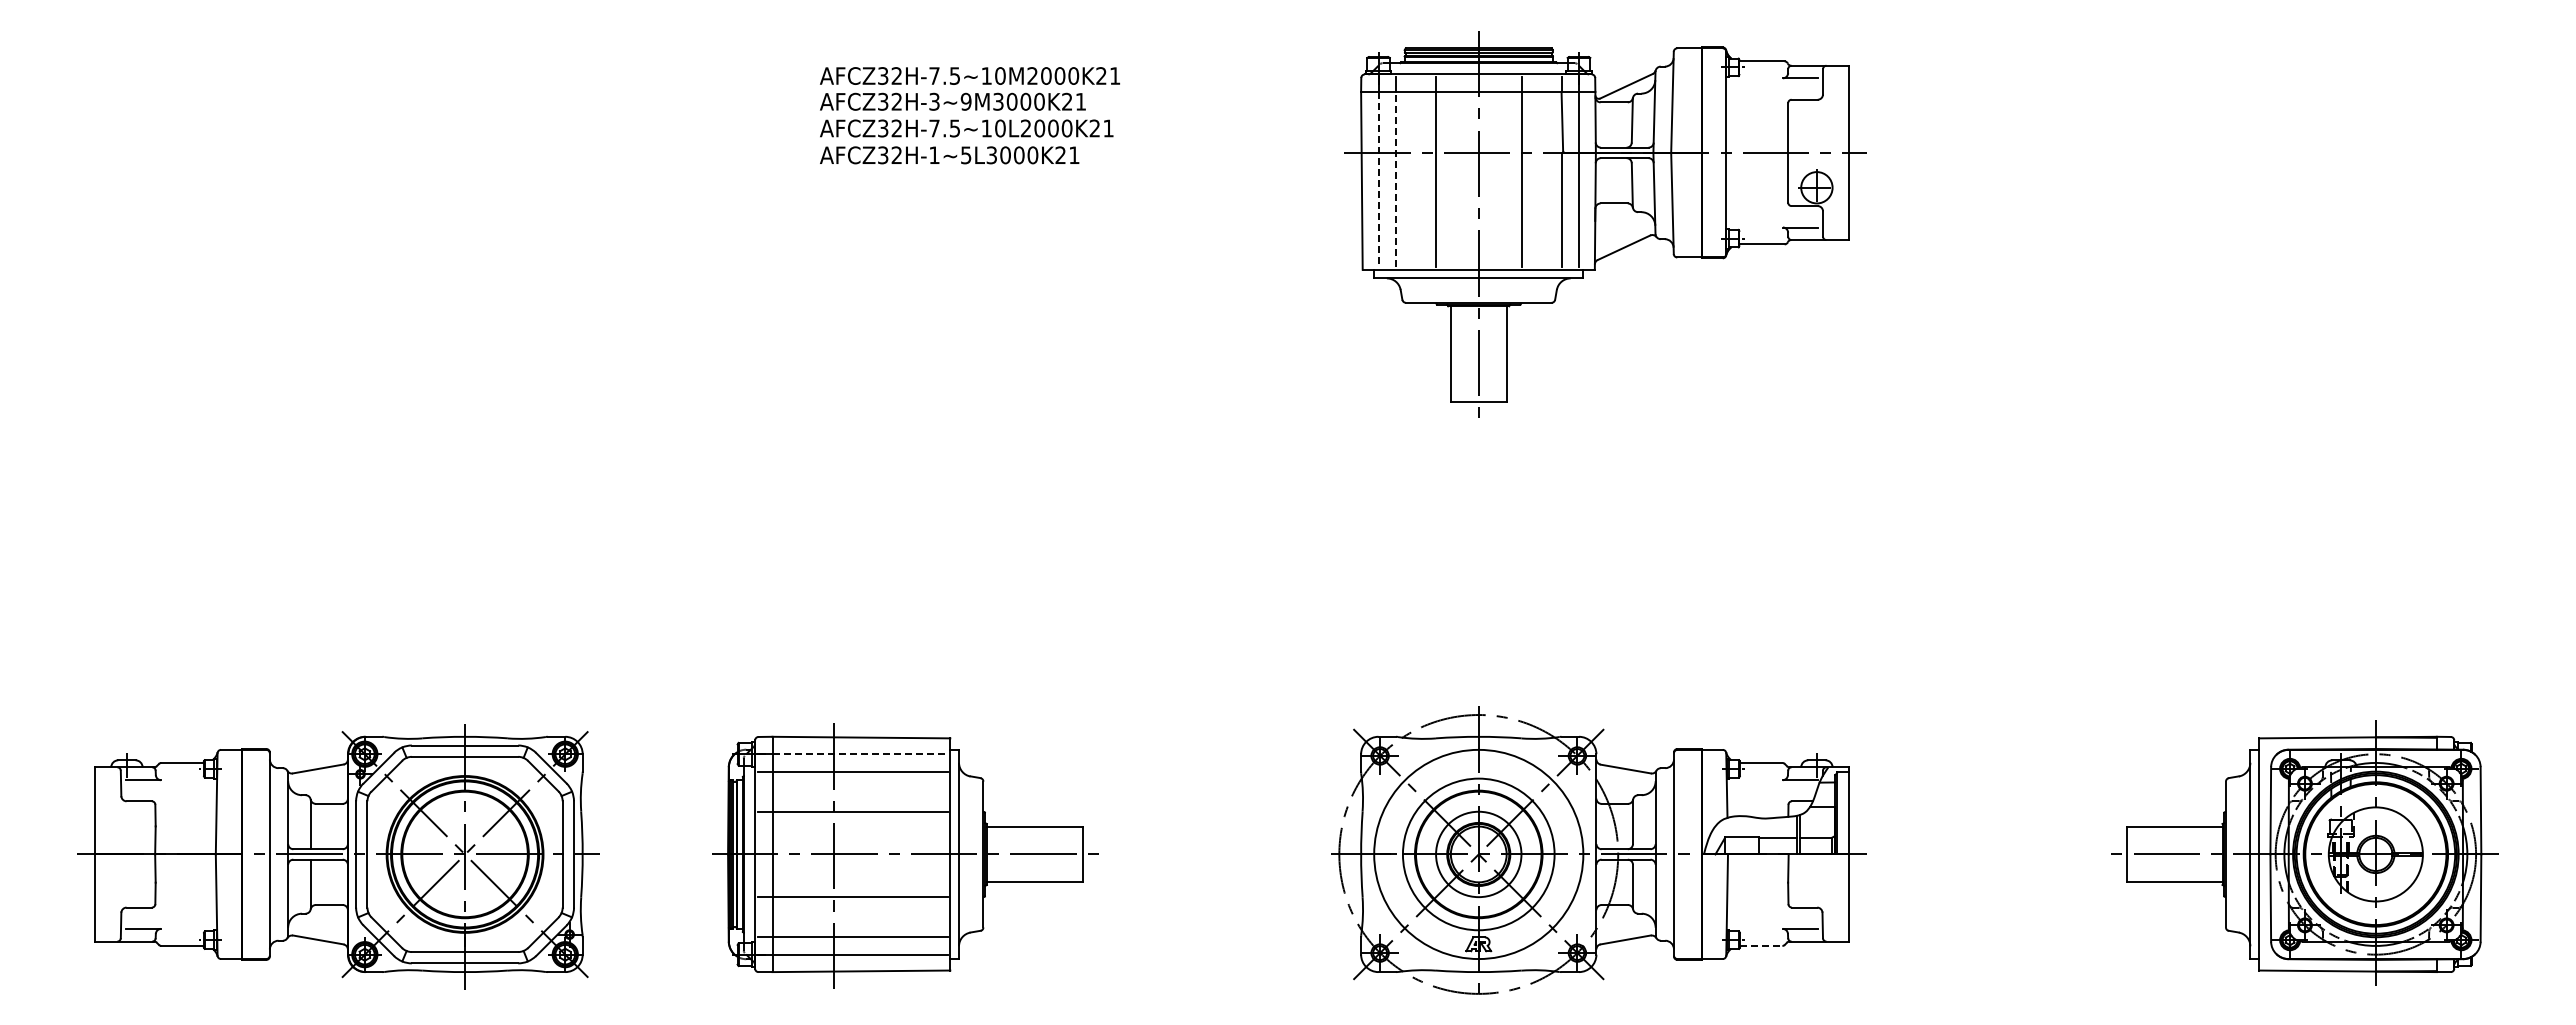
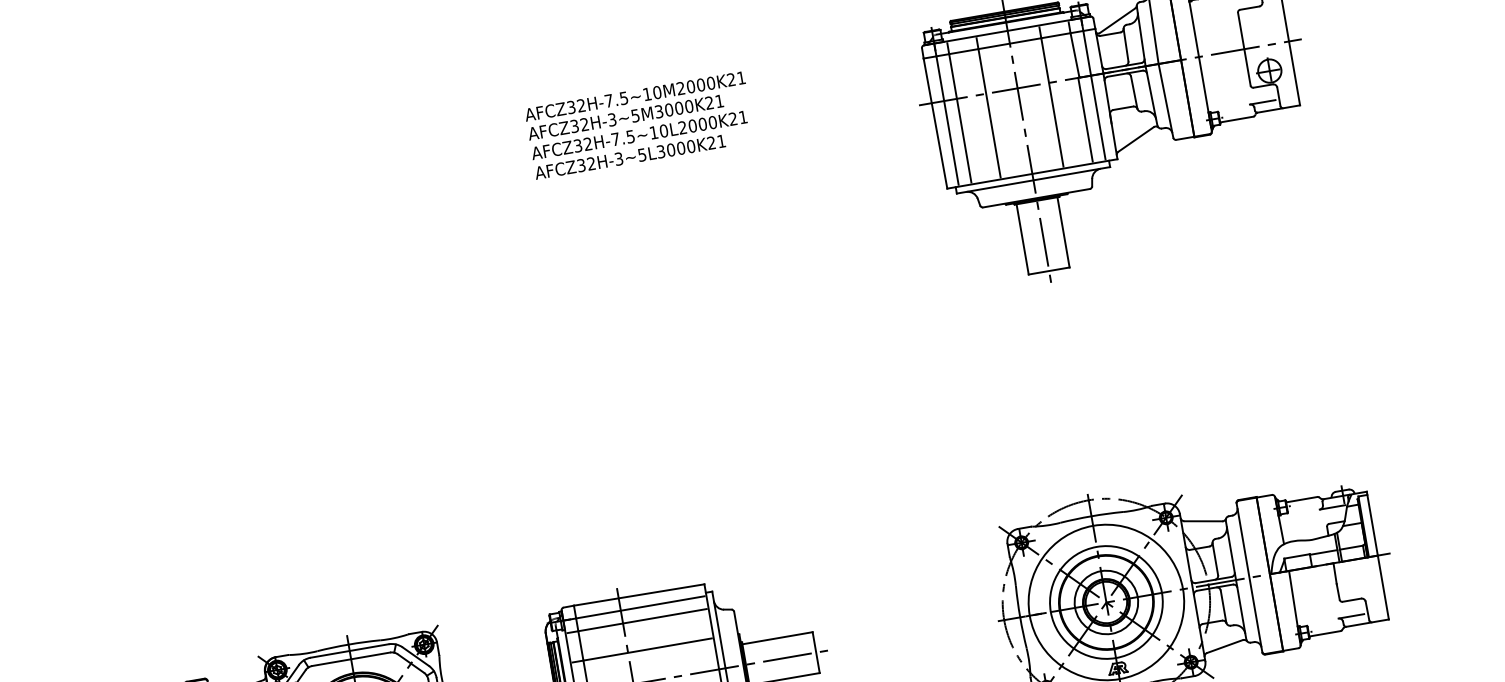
text: (965, 101) -> (634, 115), AFCZ32H-3~9M3000K21 -> AFCZ32H-3~5M3000K21
text: (934, 155) -> (619, 159), AFCZ32H-1~5L3000K21 -> AFCZ32H-3~5L3000K21
line: (1378, 179) -> (947, 120), dashed -> solid
line: (1395, 179) -> (959, 118), dashed -> solid
line: (860, 754) -> (640, 607), dashed -> solid
line: (1761, 945) -> (1325, 633), dashed -> solid

